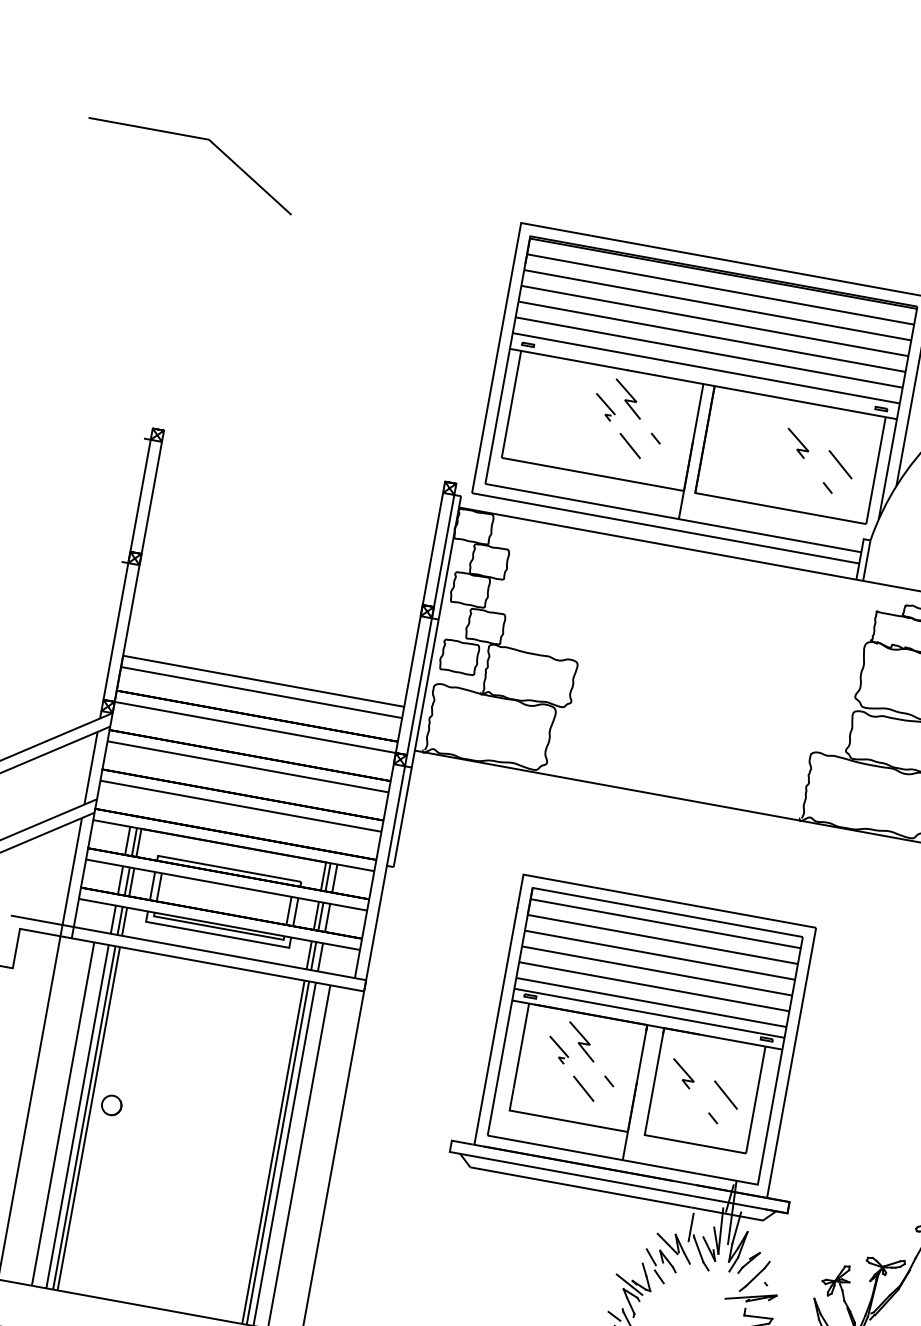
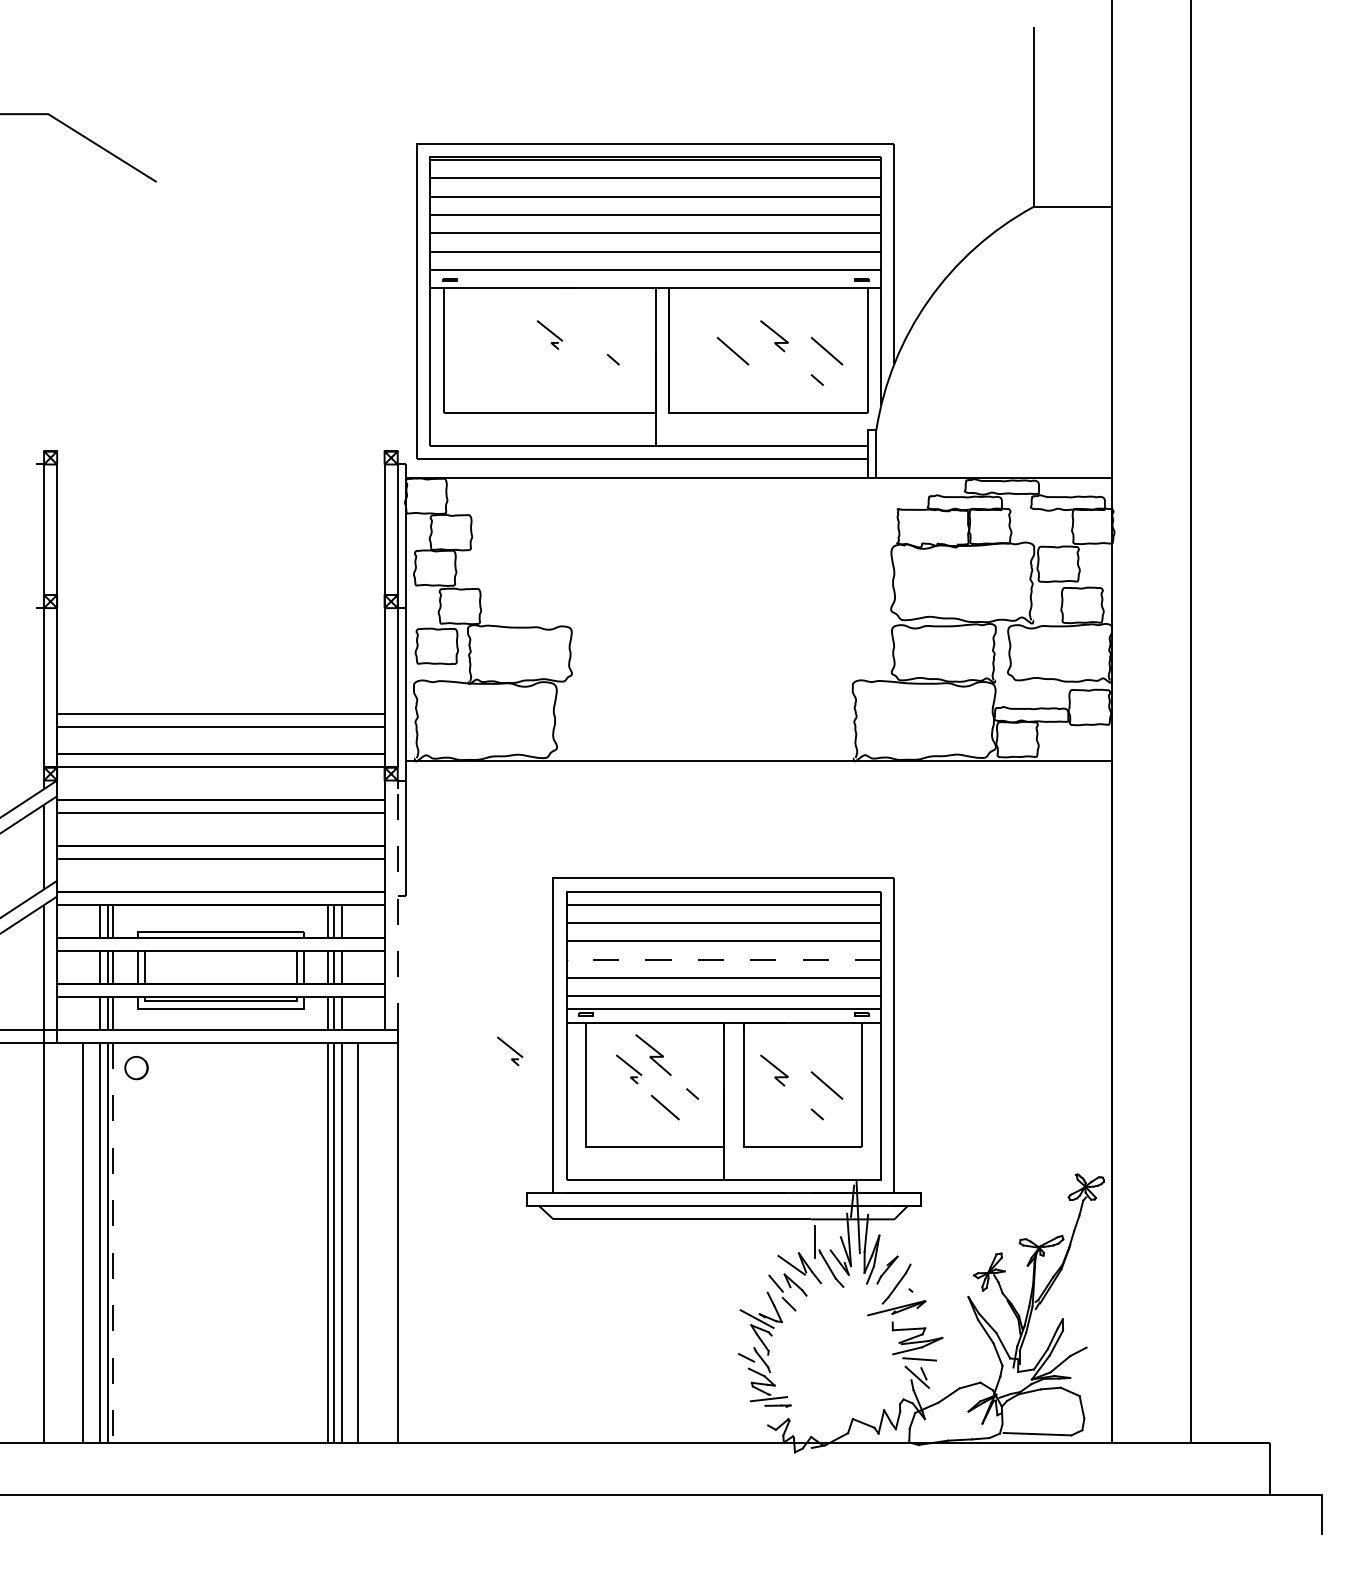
line: (628, 399) -> (574, 321), removed
line: (629, 445) -> (585, 372), removed
line: (759, 450) -> (732, 351), added
line: (384, 876) -> (397, 908), solid -> dashed
line: (656, 970) -> (723, 959), solid -> dashed
part: (459, 1016) -> (510, 1051), added
circle: (111, 1105) -> (136, 1068), moved
line: (88, 1118) -> (113, 1242), solid -> dashed

